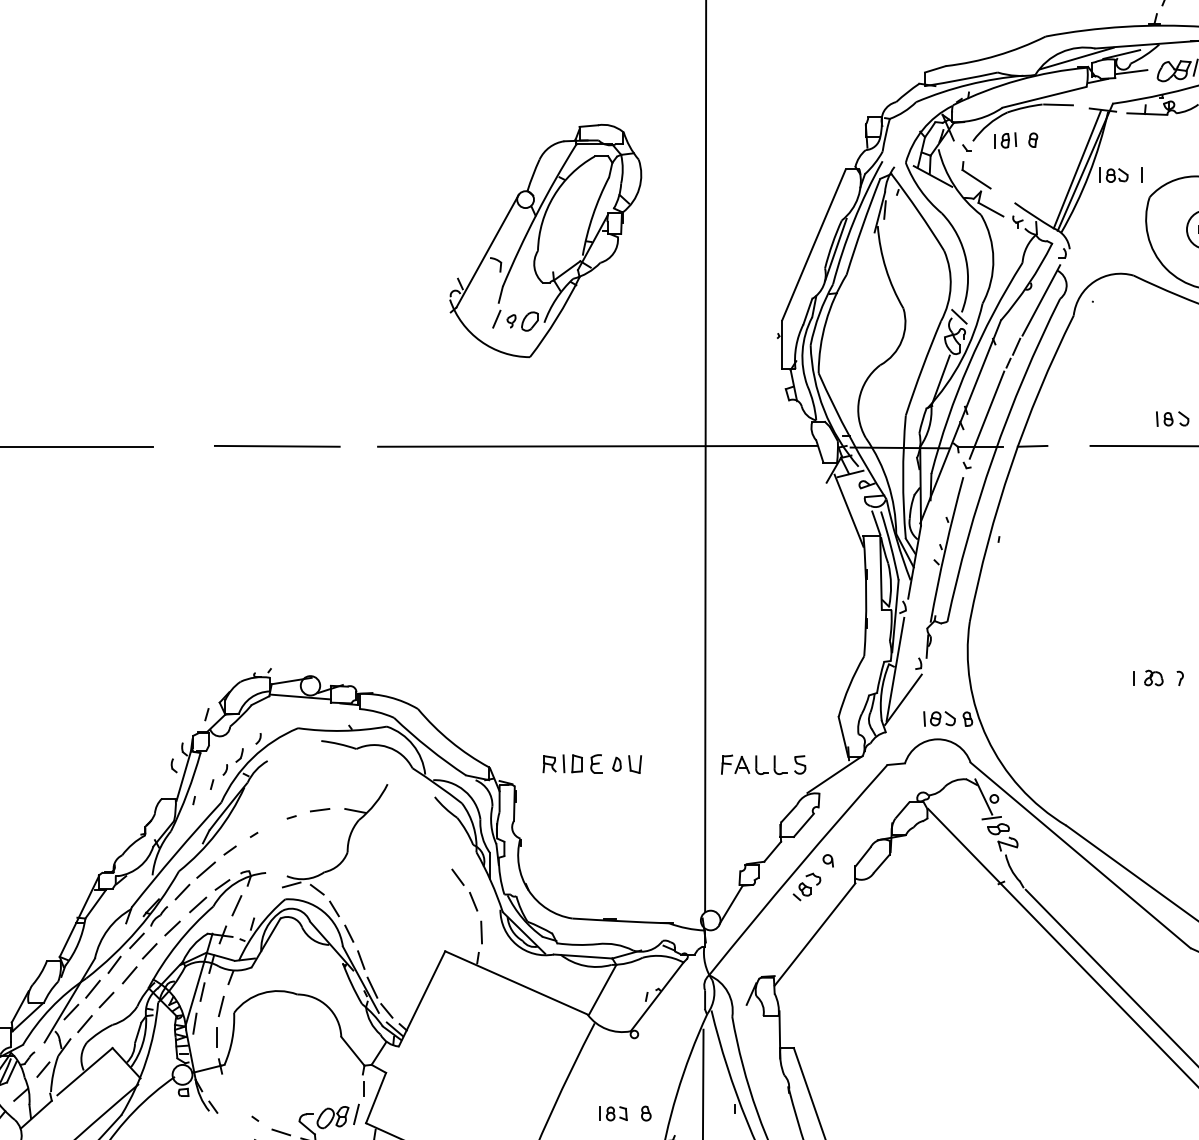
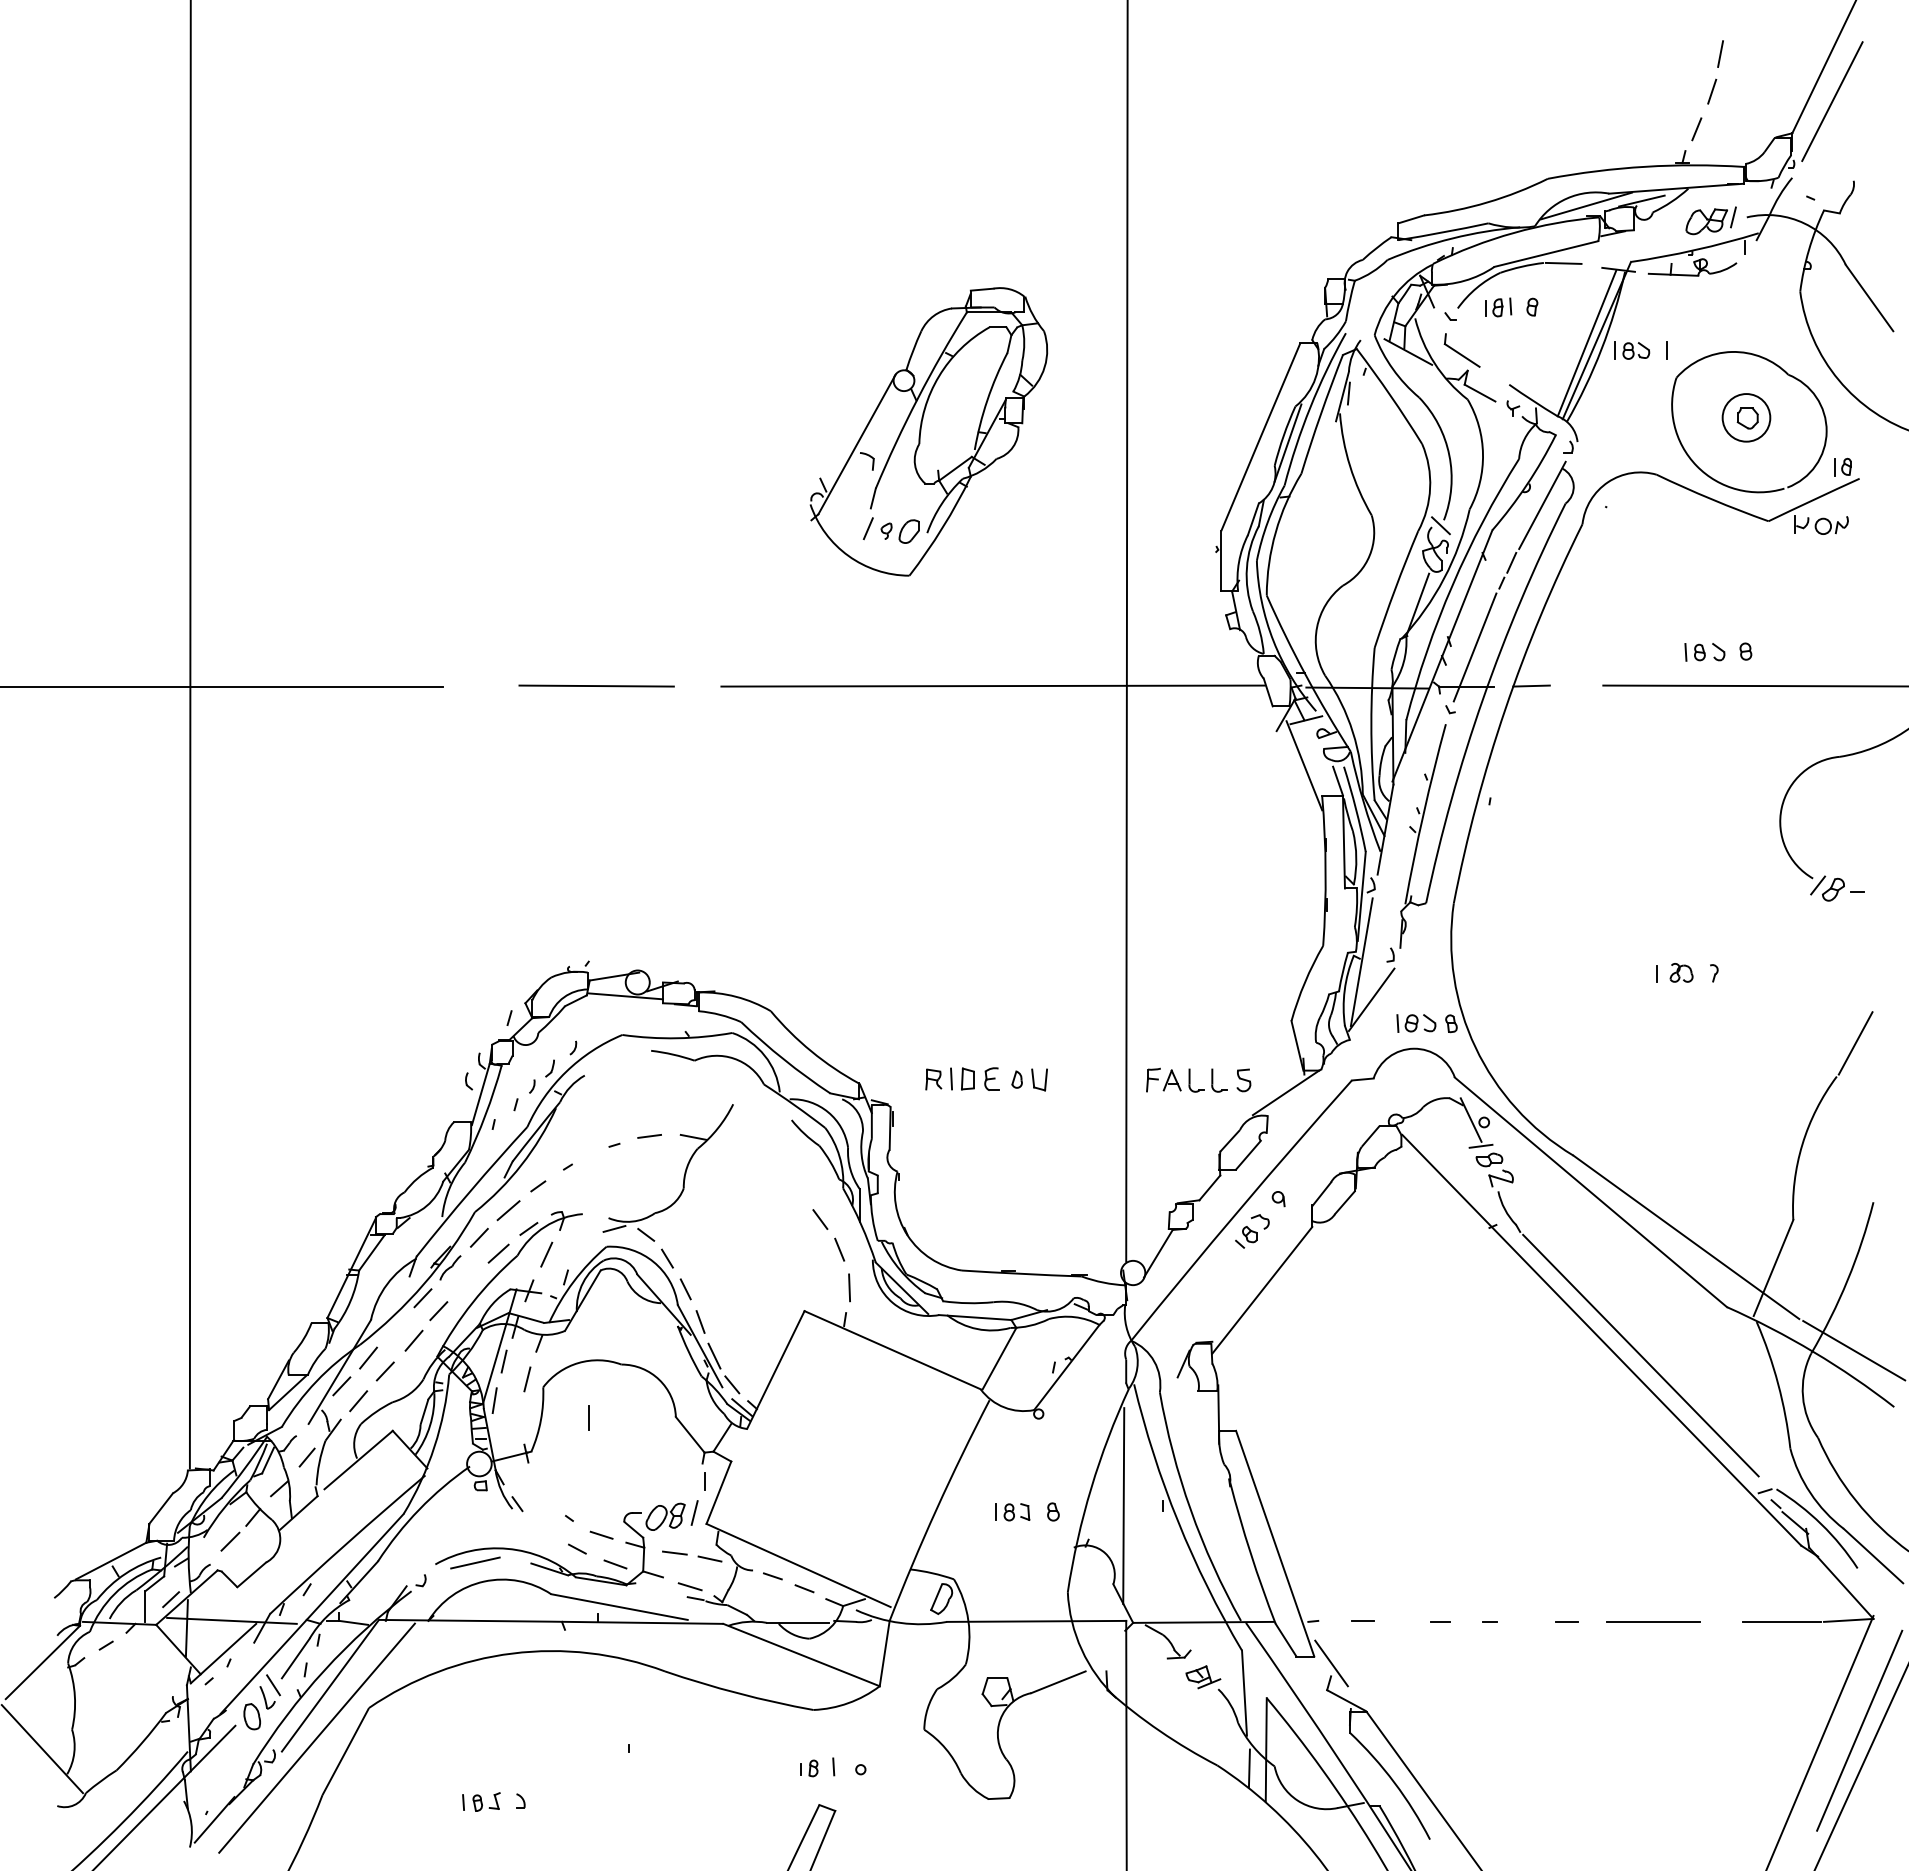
line: (1131, 71) -> (1653, 222), removed
line: (172, 928) -> (466, 1282), removed
line: (113, 964) -> (394, 1327), removed
line: (216, 1037) -> (588, 1417), moved

